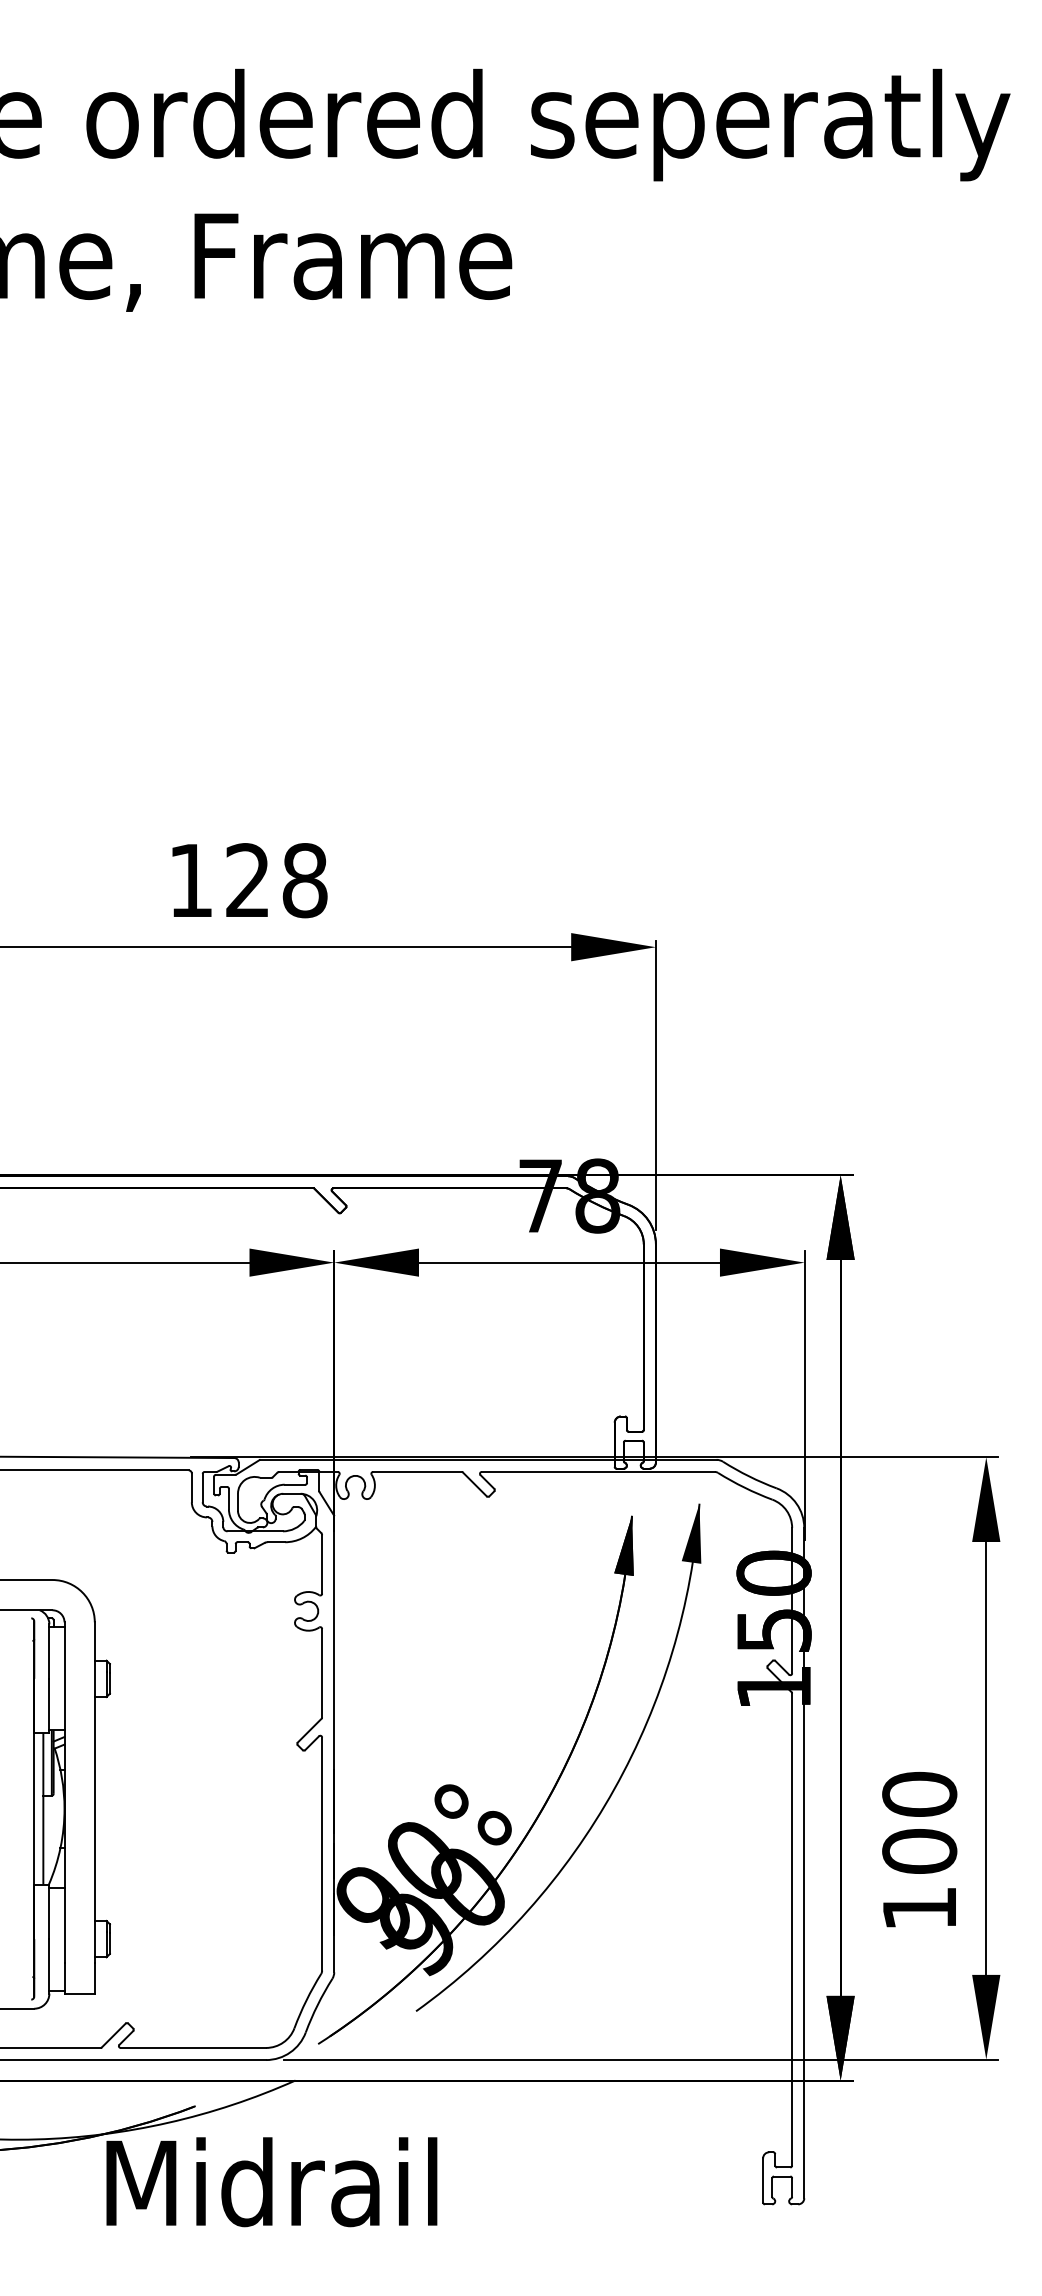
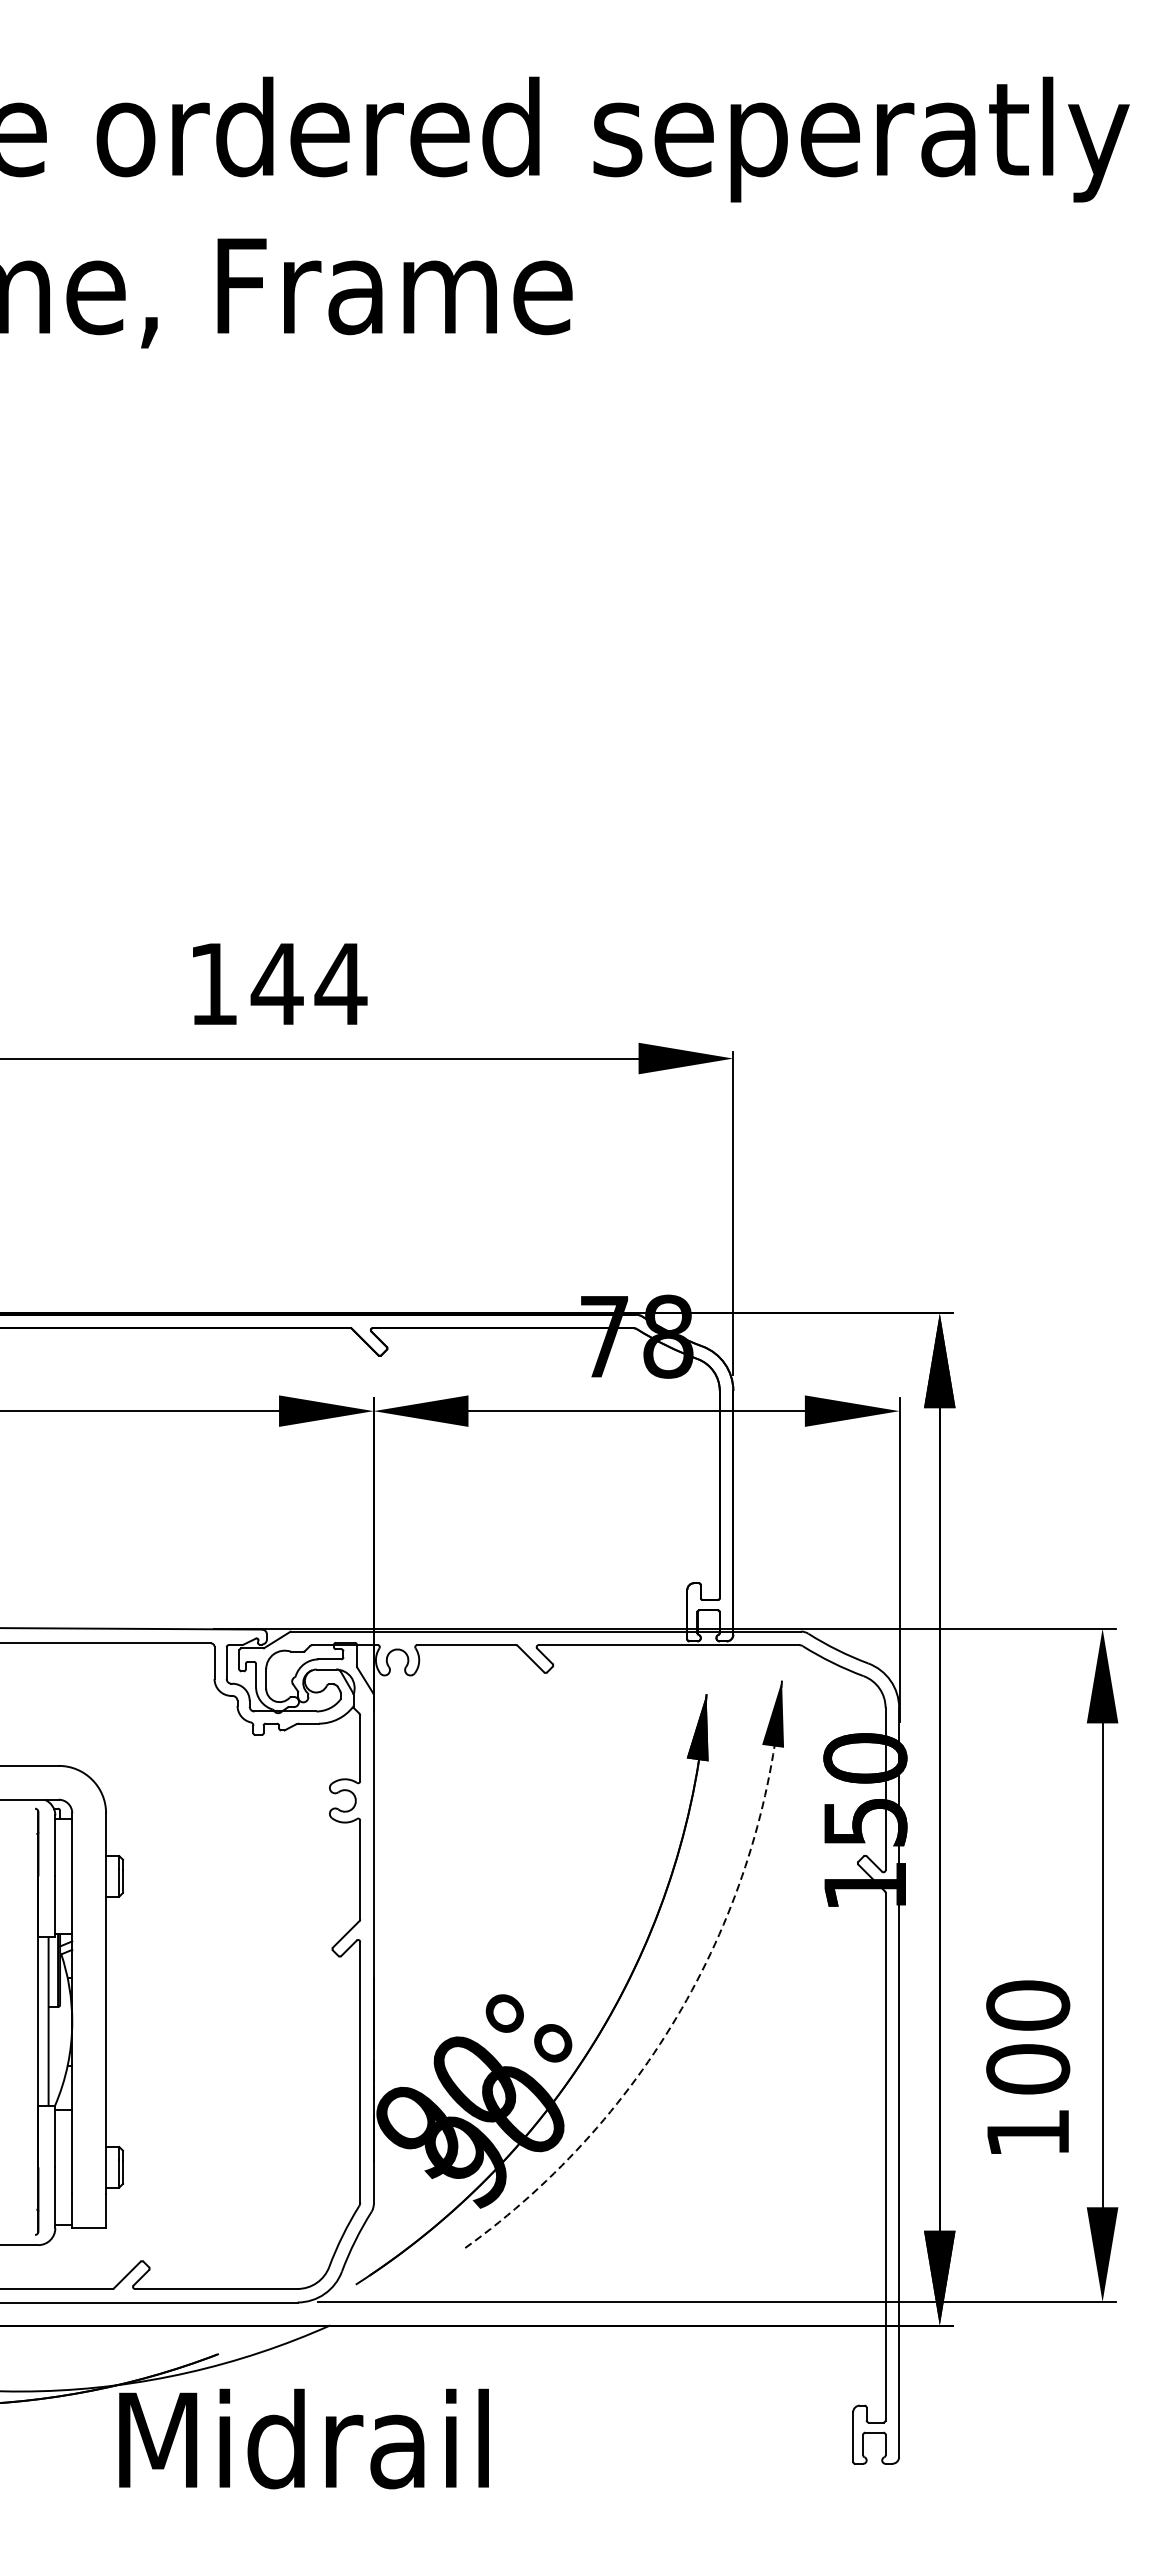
text: (276, 880) -> (309, 983), 128 -> 144
arc: (614, 1789) -> (687, 2000), solid -> dashed

